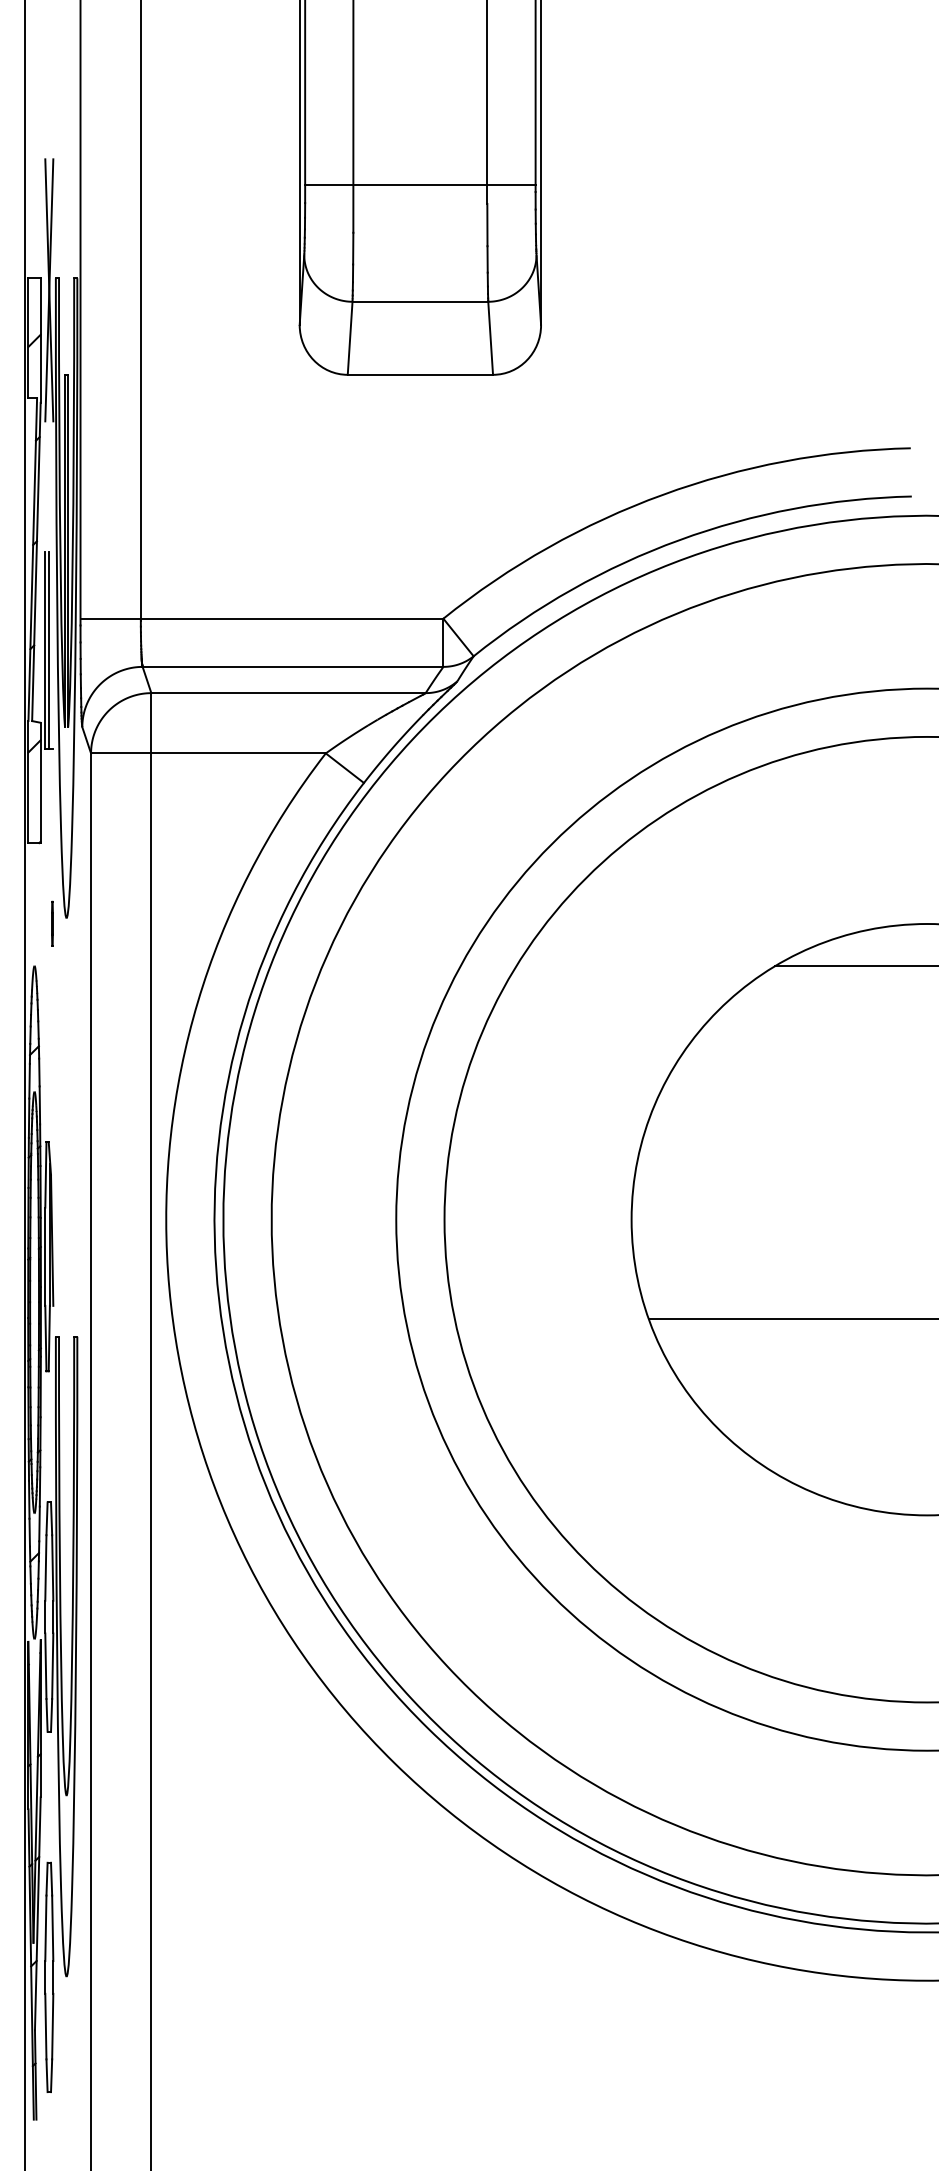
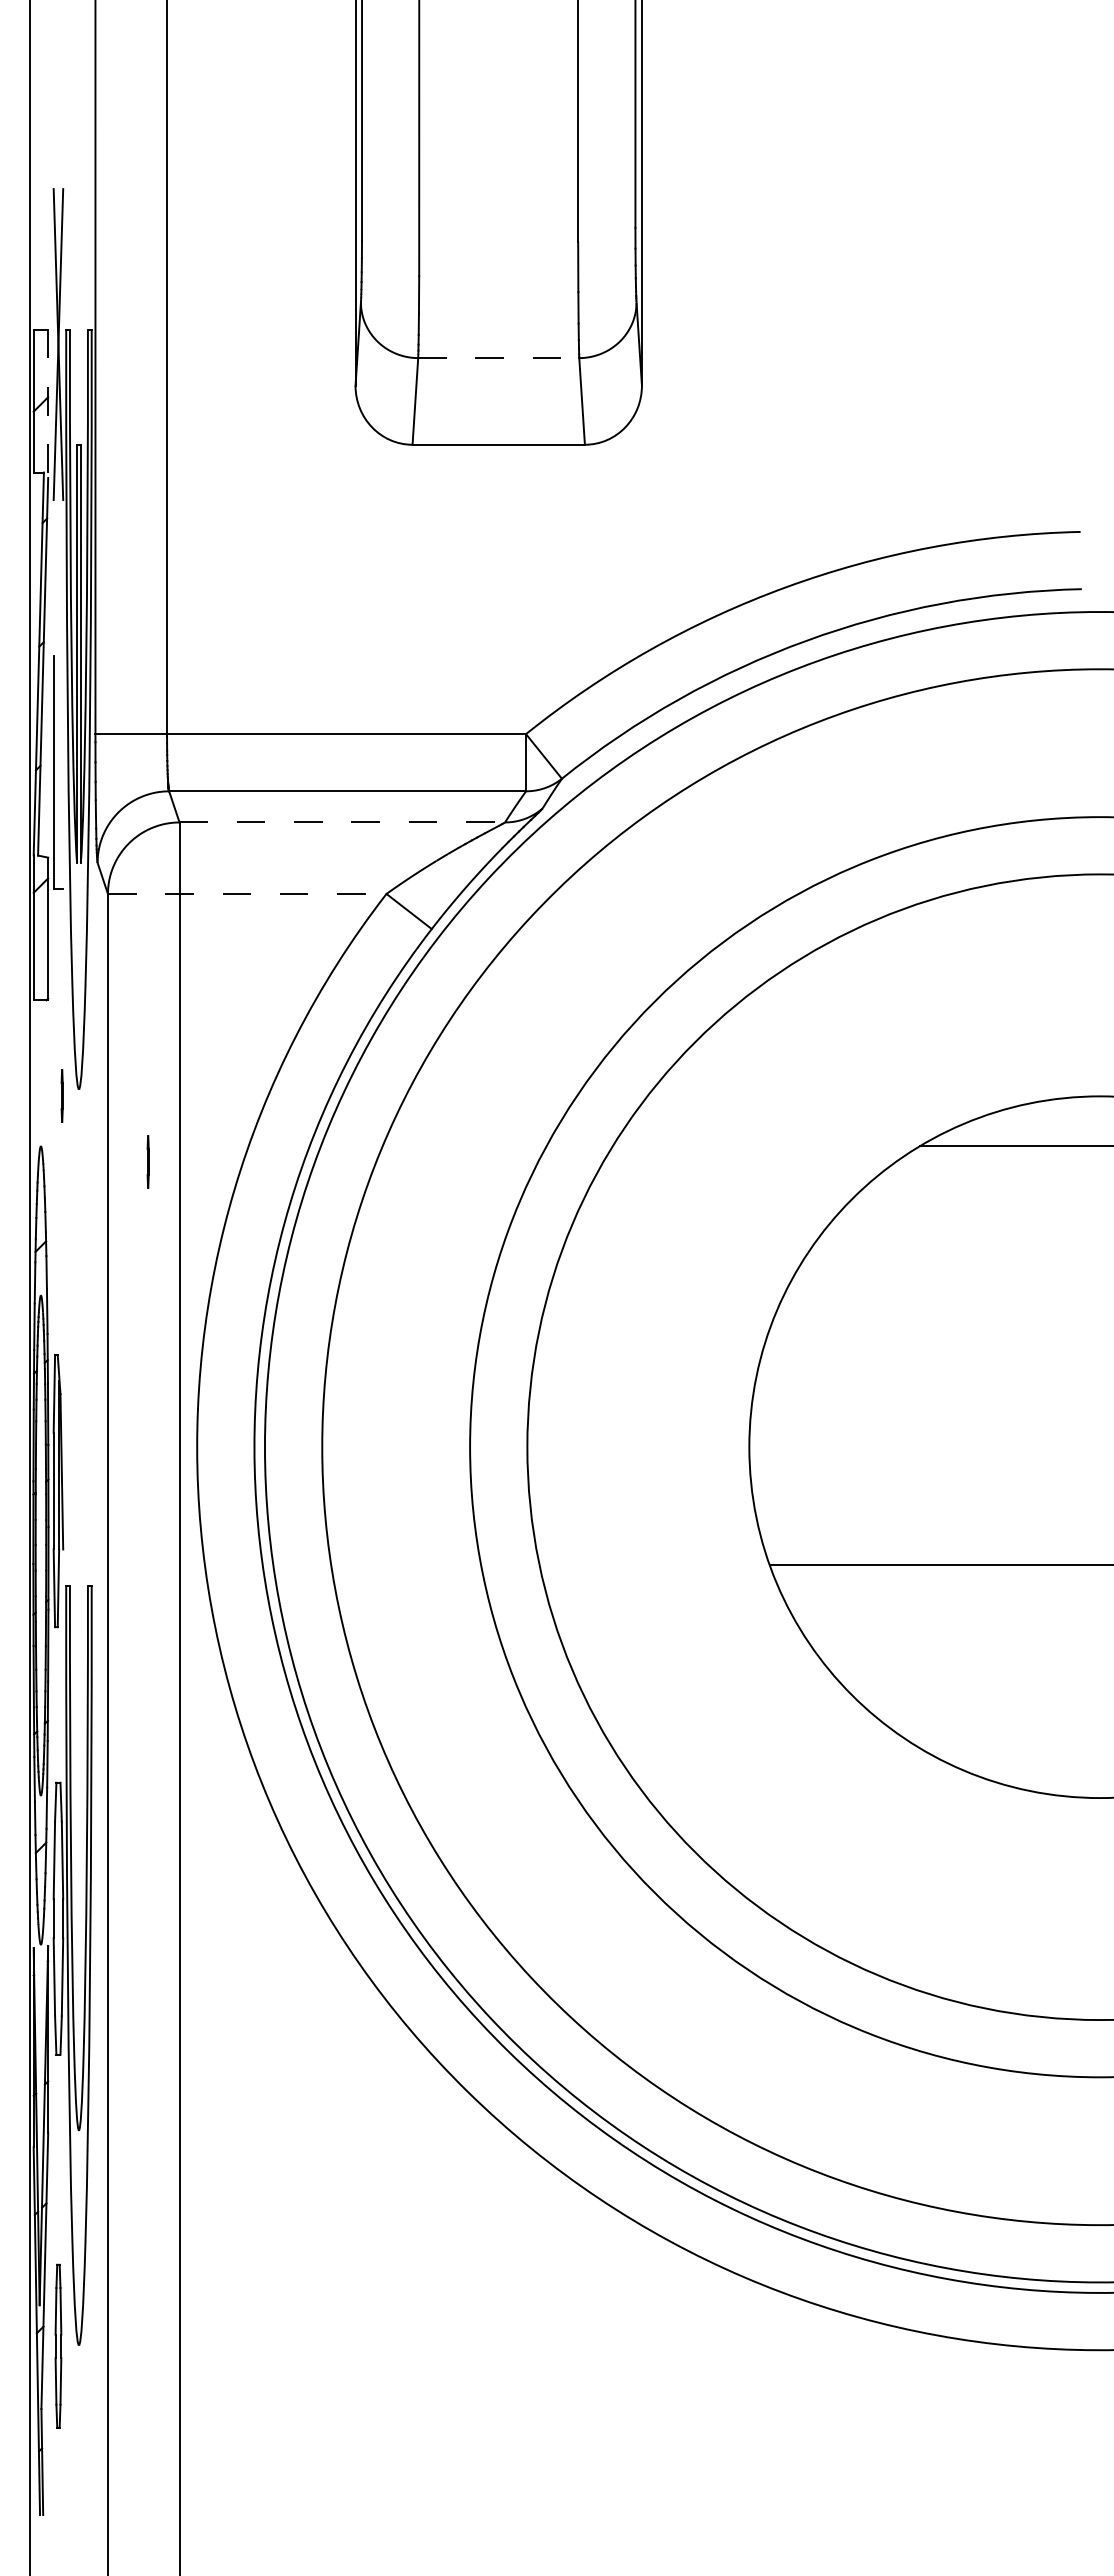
line: (420, 184) -> (498, 219), removed
line: (420, 302) -> (498, 358), solid -> dashed
line: (40, 340) -> (48, 404), solid -> dashed
line: (48, 650) -> (57, 771), removed
line: (288, 693) -> (342, 822), solid -> dashed
line: (208, 753) -> (247, 893), solid -> dashed
line: (124, 978) -> (147, 1161), added
part: (49, 1977) -> (58, 2346), size x0.6

